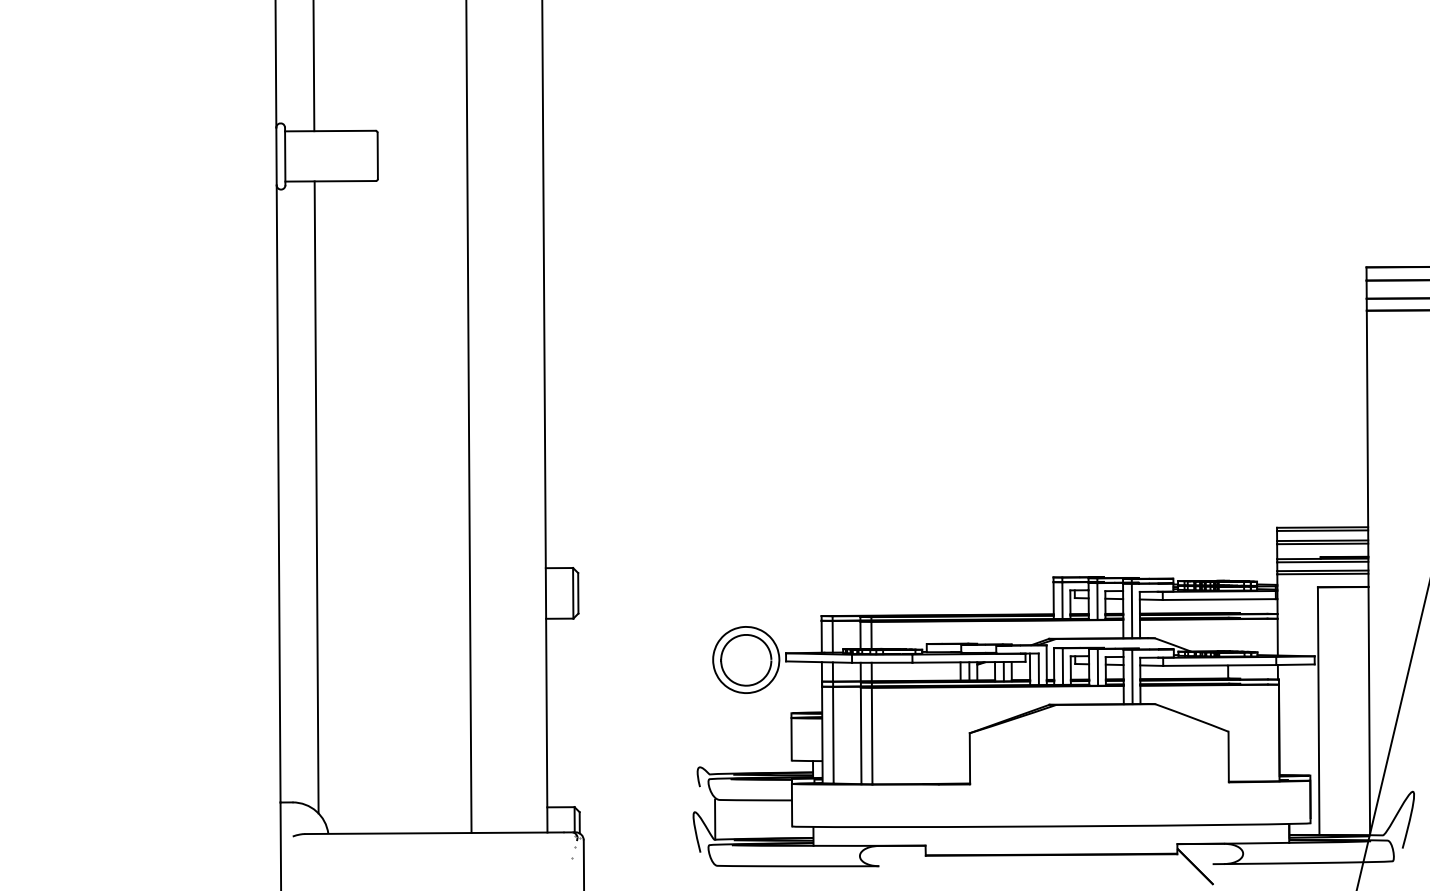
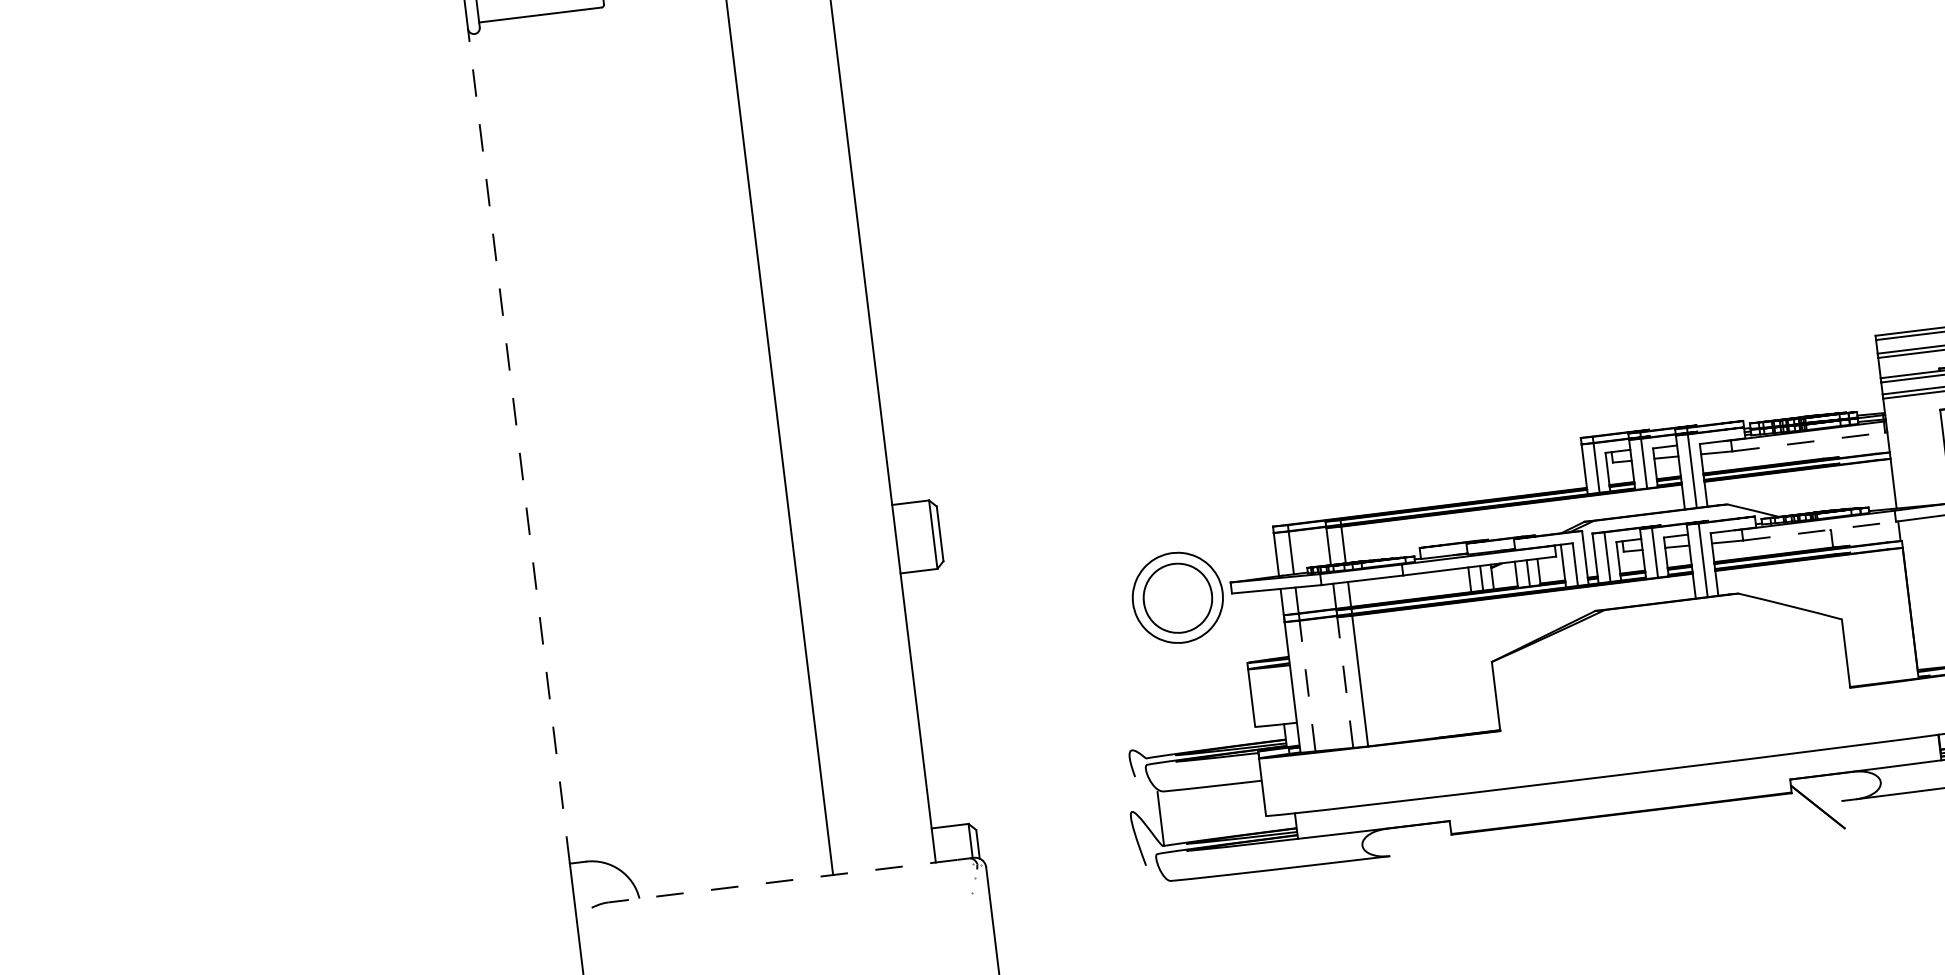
line: (278, 493) -> (518, 445), solid -> dashed
line: (316, 497) -> (570, 445), removed
line: (1219, 599) -> (1808, 441), solid -> dashed
line: (1219, 665) -> (1819, 531), solid -> dashed
line: (833, 734) -> (1307, 685), solid -> dashed
line: (861, 735) -> (1345, 681), solid -> dashed
line: (433, 833) -> (781, 881), solid -> dashed

